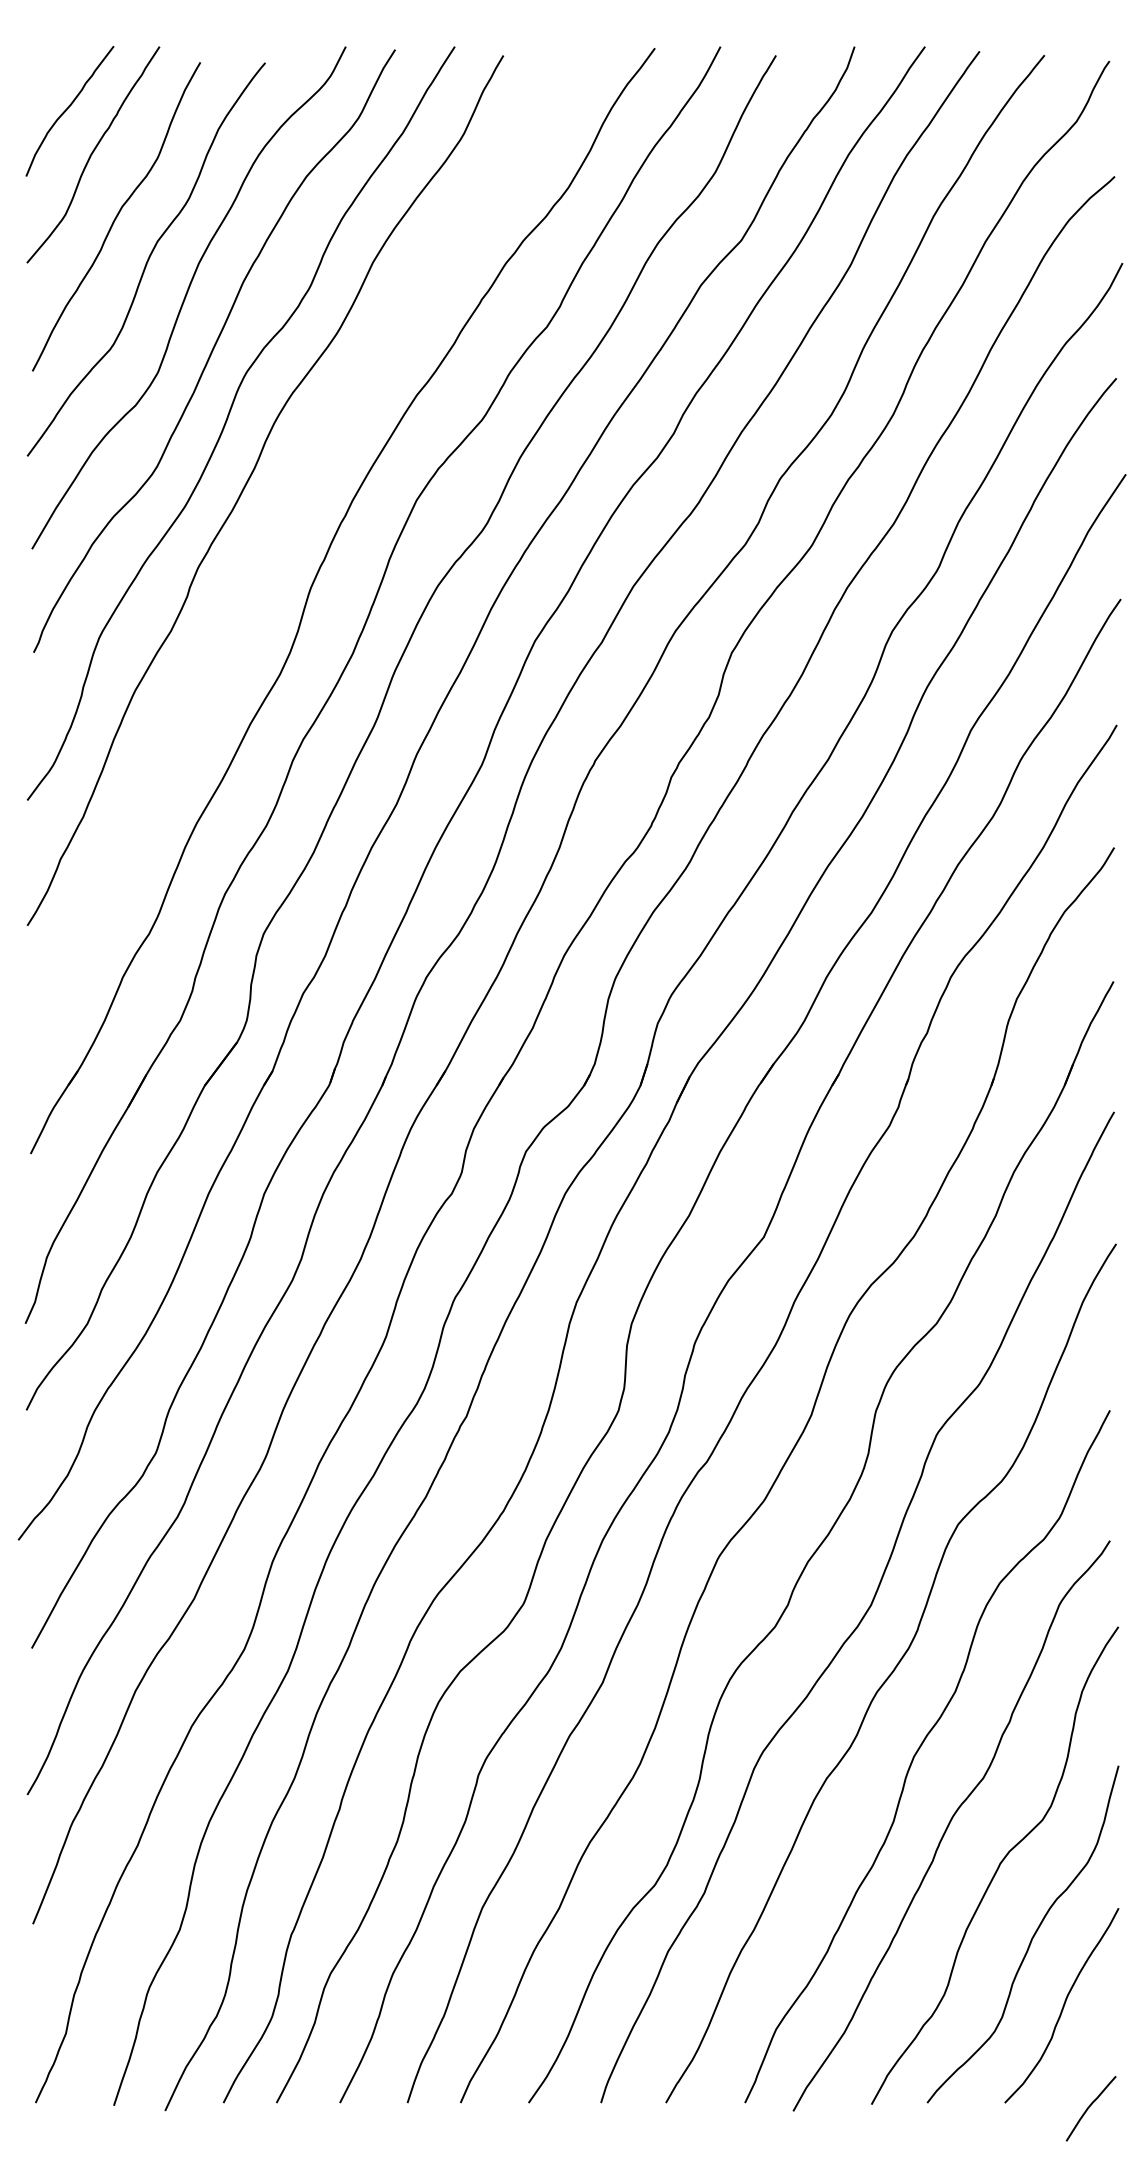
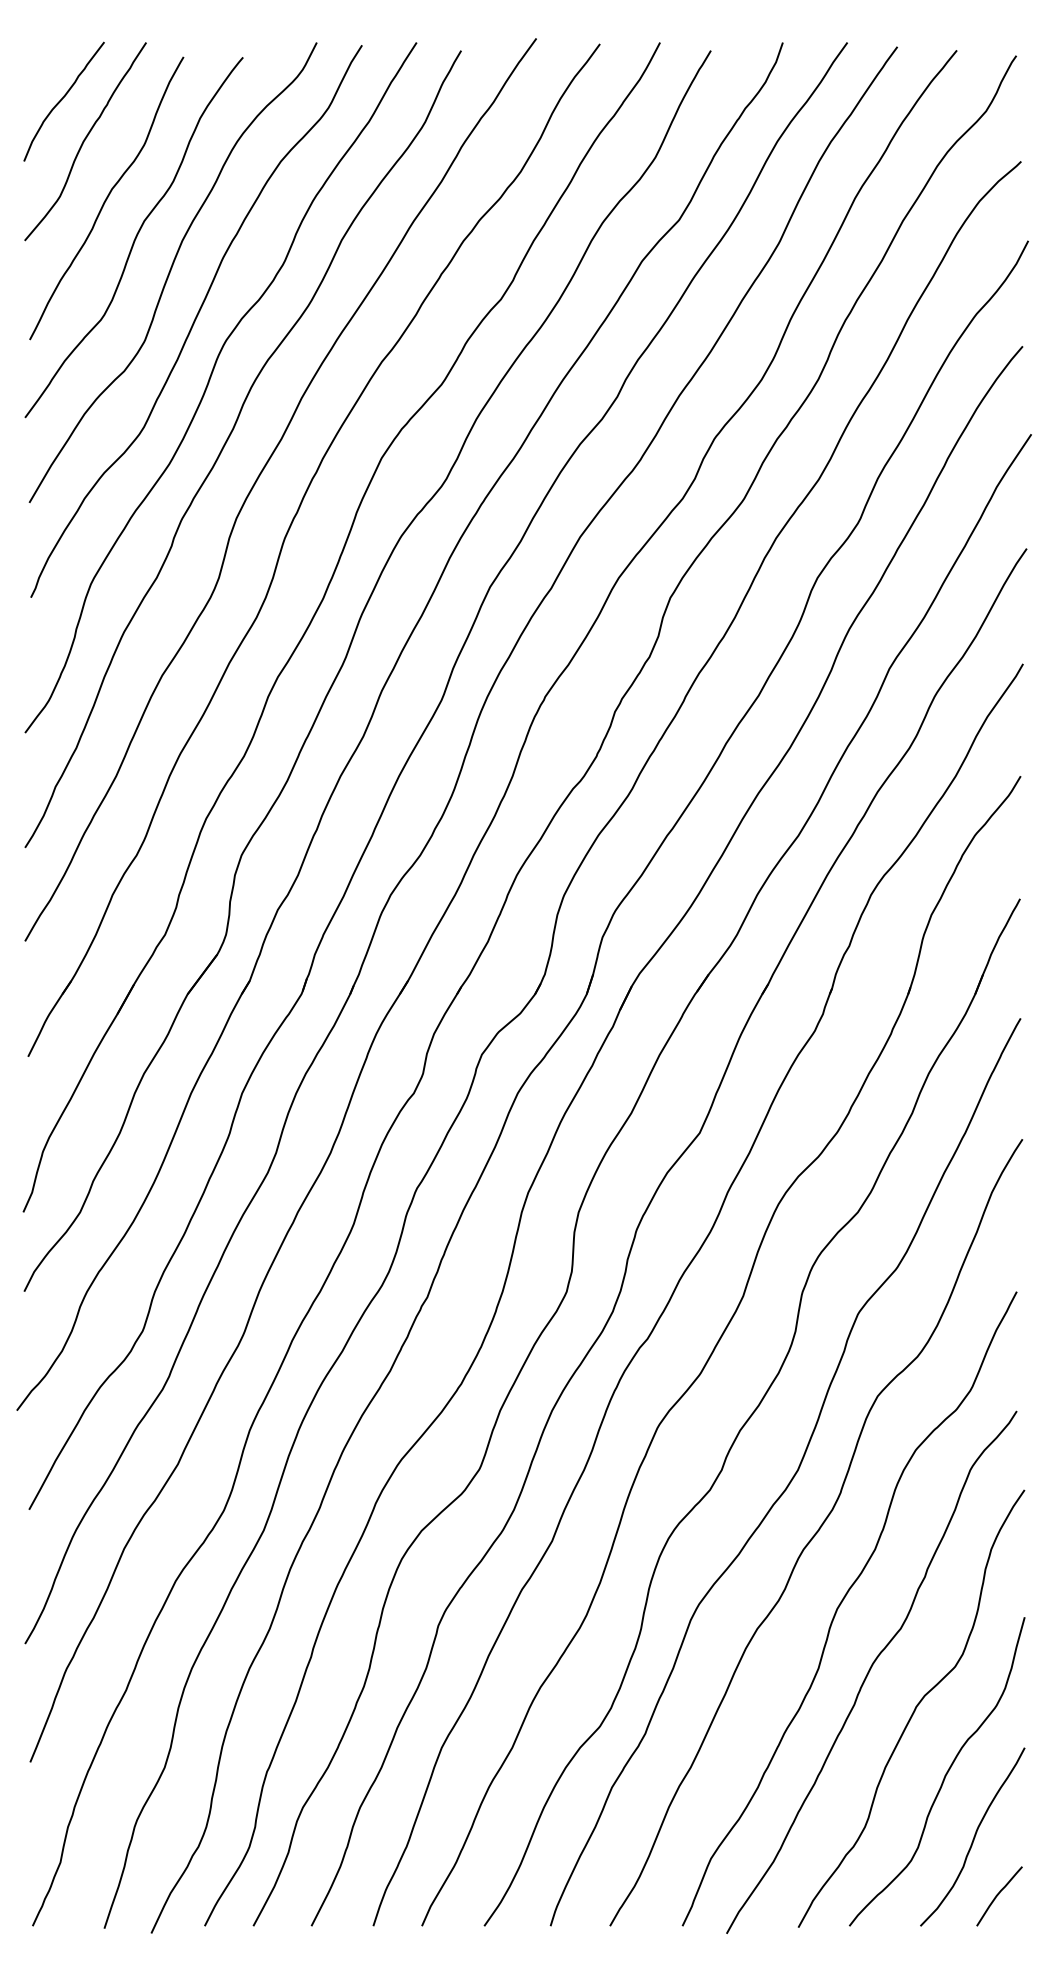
curve: (282, 523) -> (258, 479), added
curve: (1090, 2107) -> (998, 1895), moved

